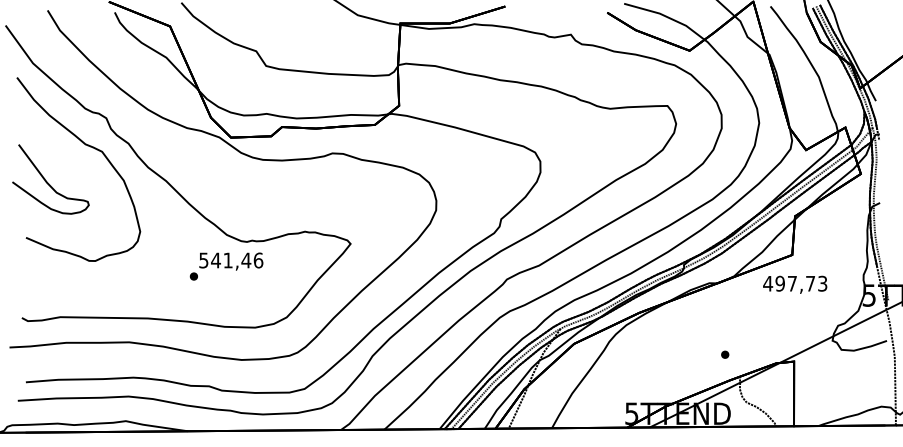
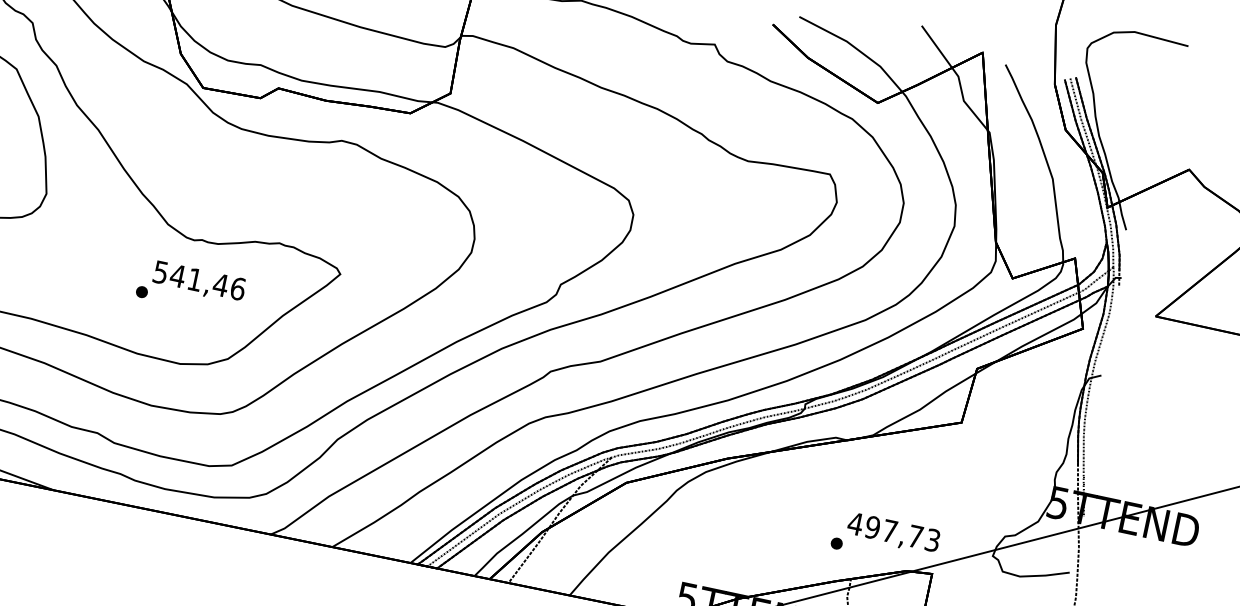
text: (226, 266) -> (190, 287), moved
text: (795, 284) -> (894, 533), moved

